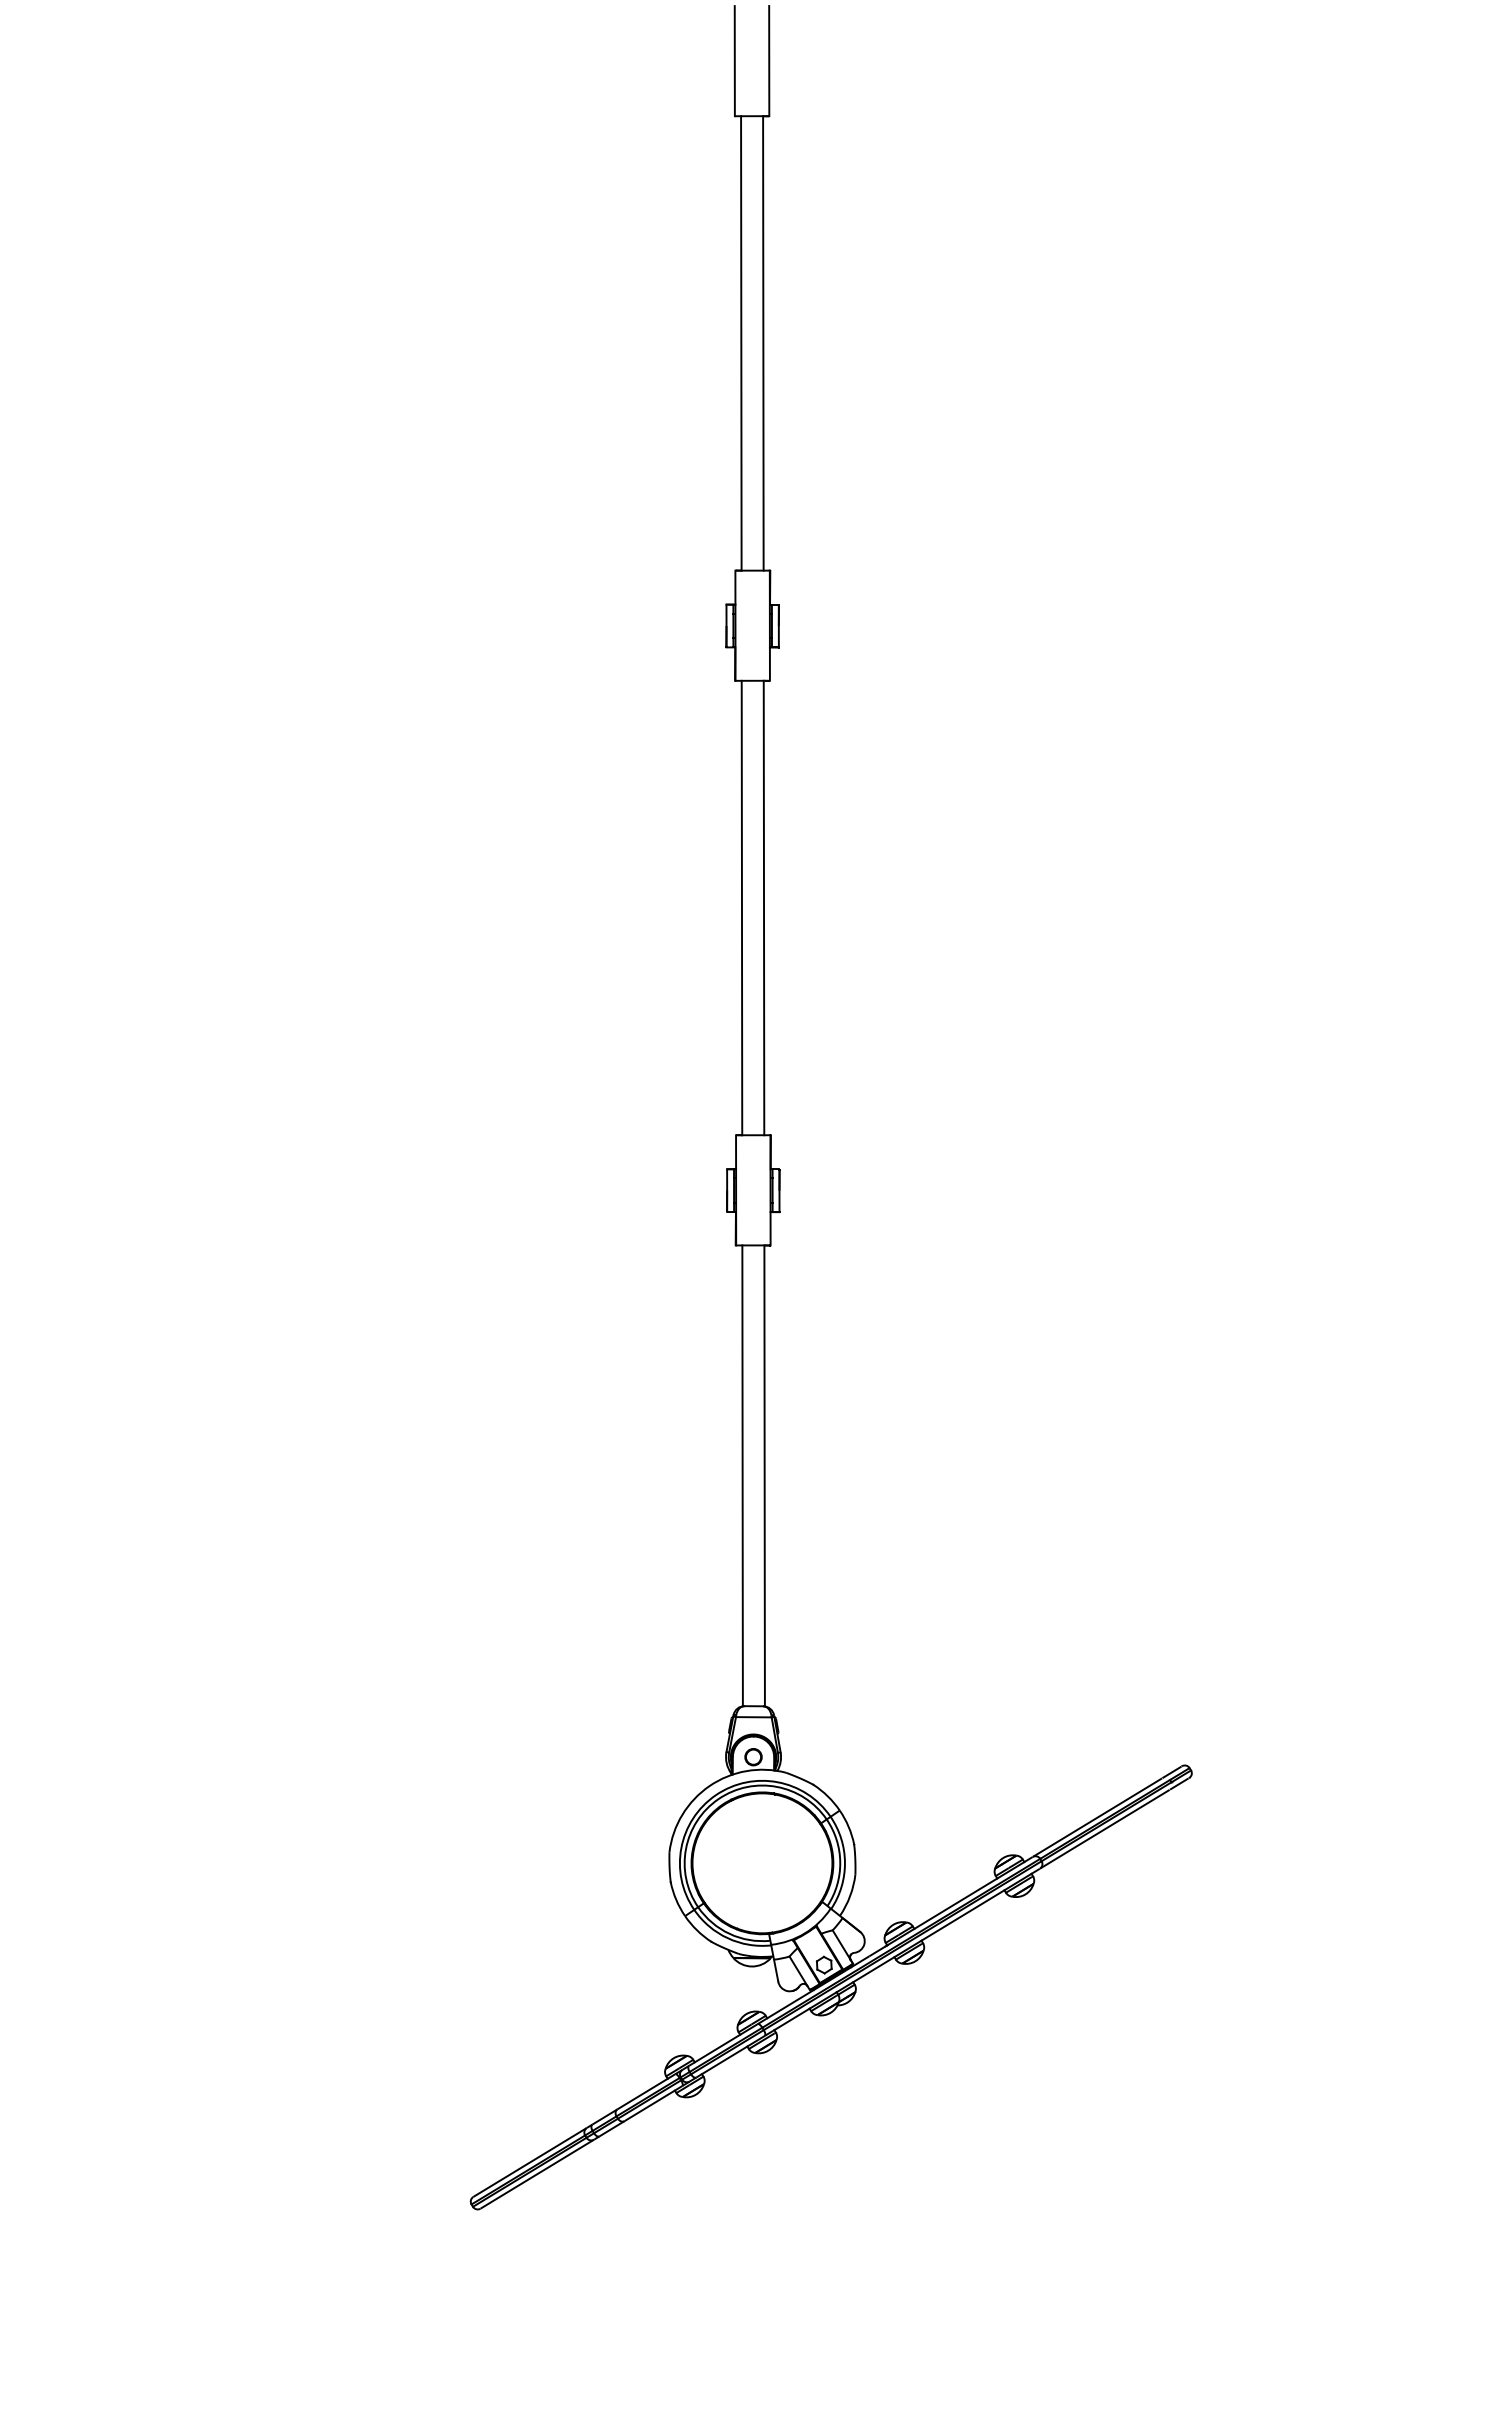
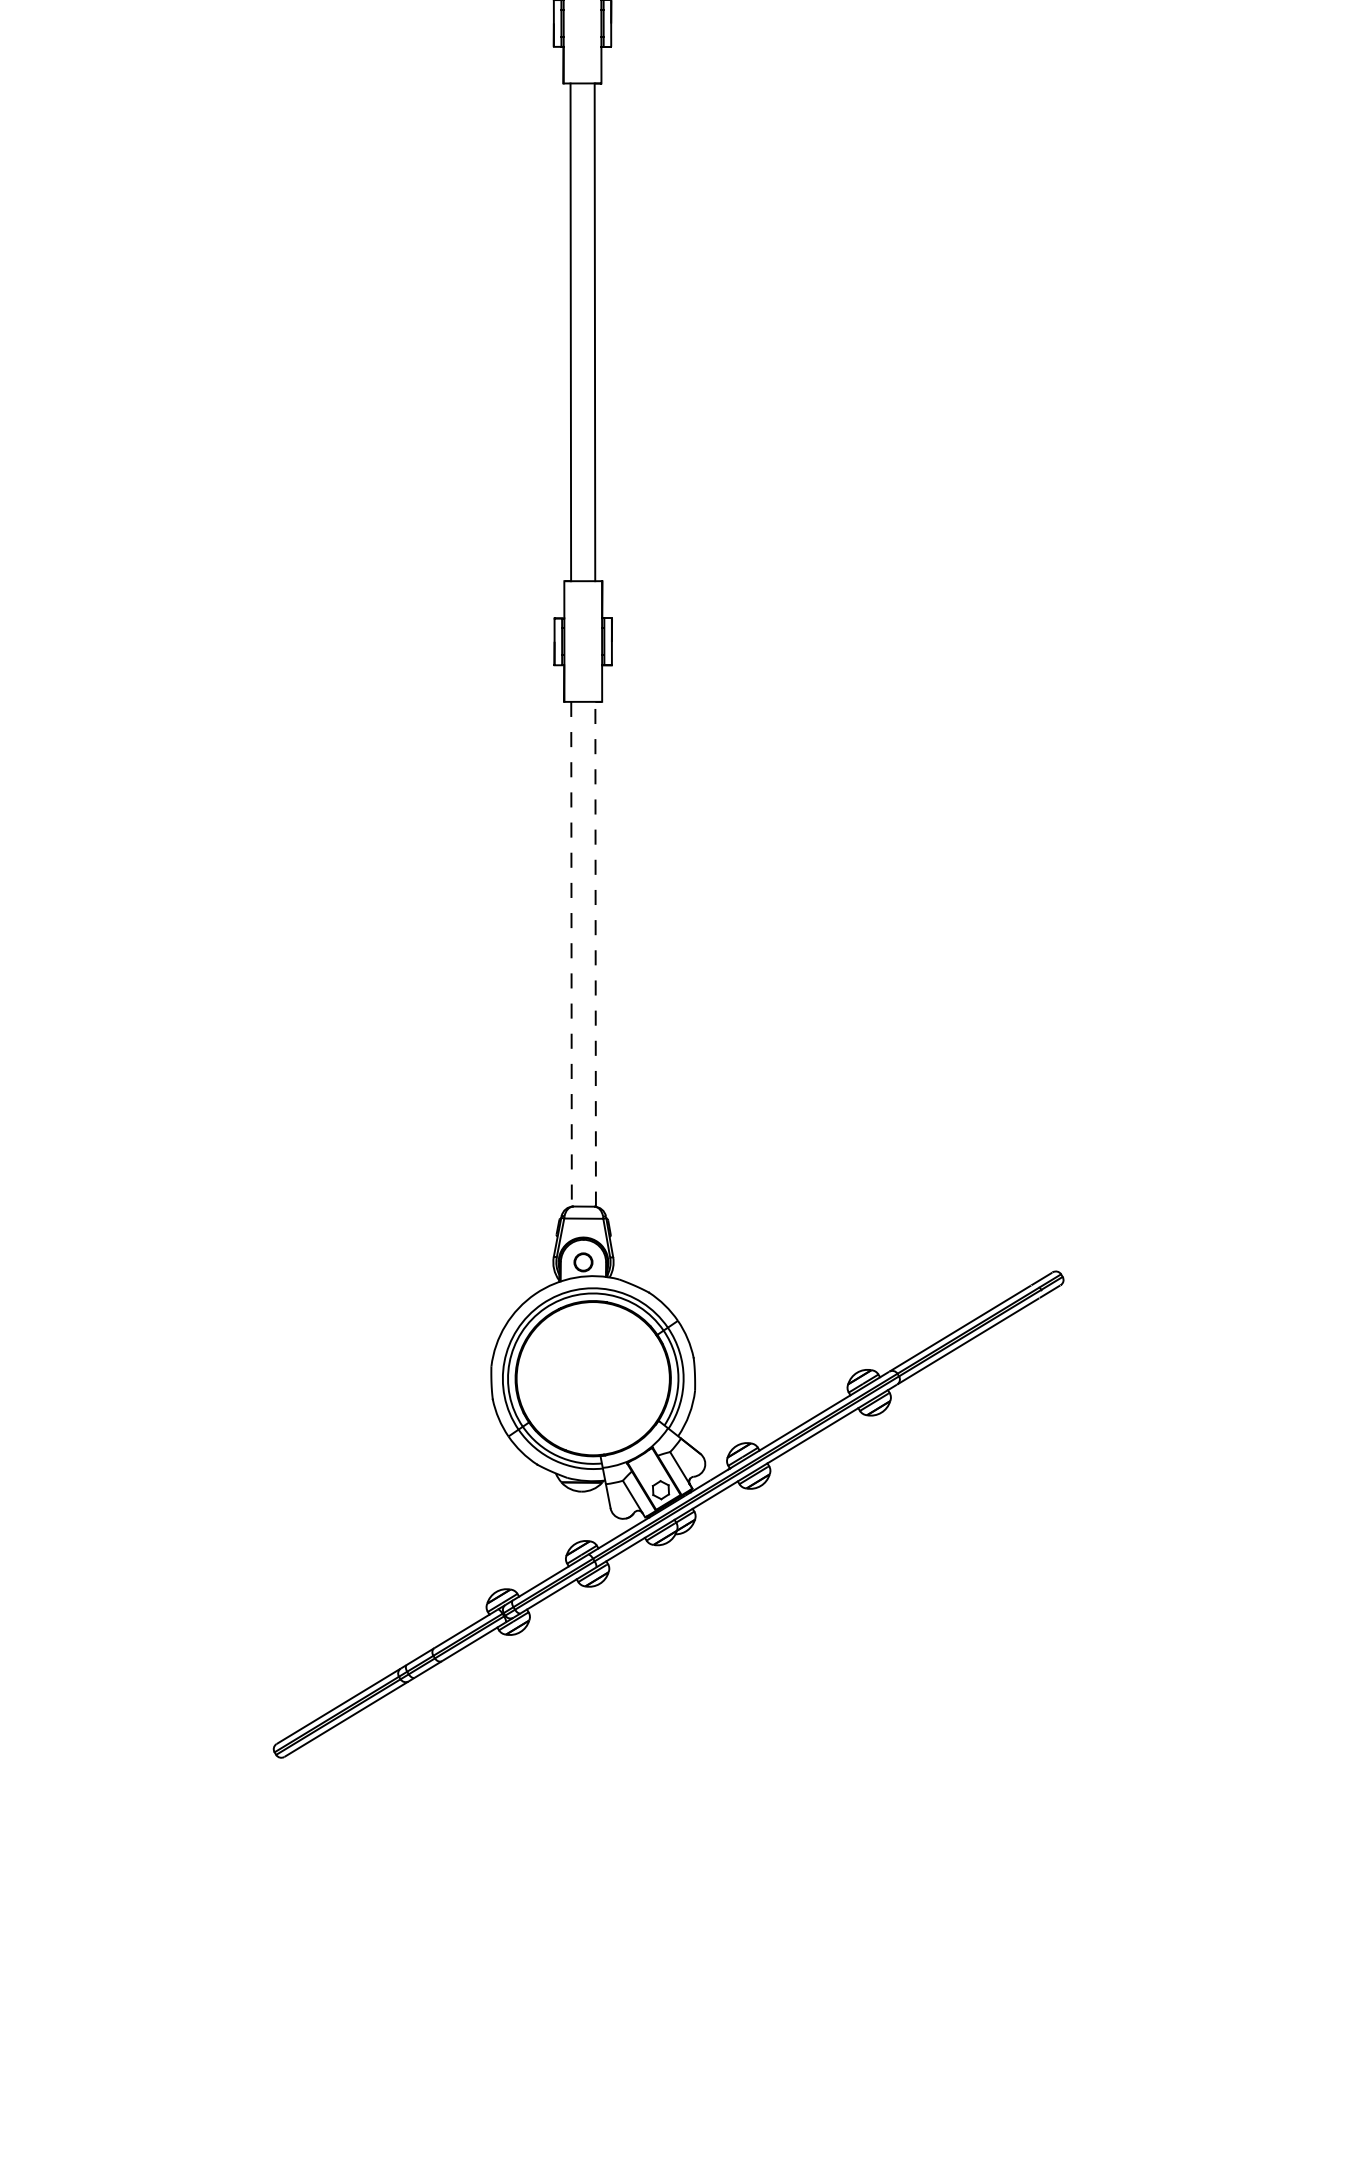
line: (764, 1475) -> (595, 953), solid -> dashed
line: (742, 1476) -> (571, 954), solid -> dashed

